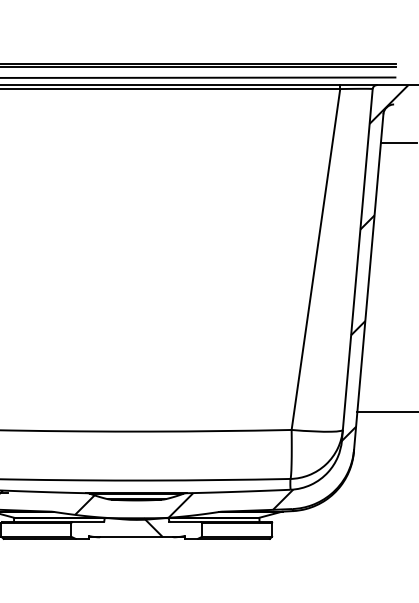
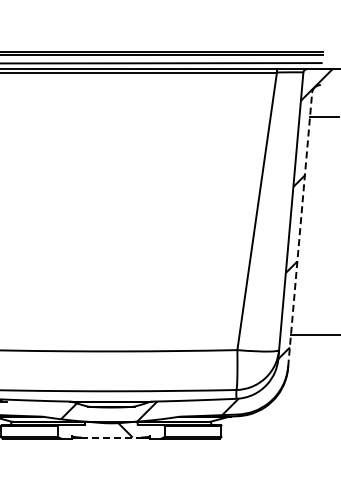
line: (369, 281) -> (300, 229), solid -> dashed
line: (137, 537) -> (111, 437), solid -> dashed

